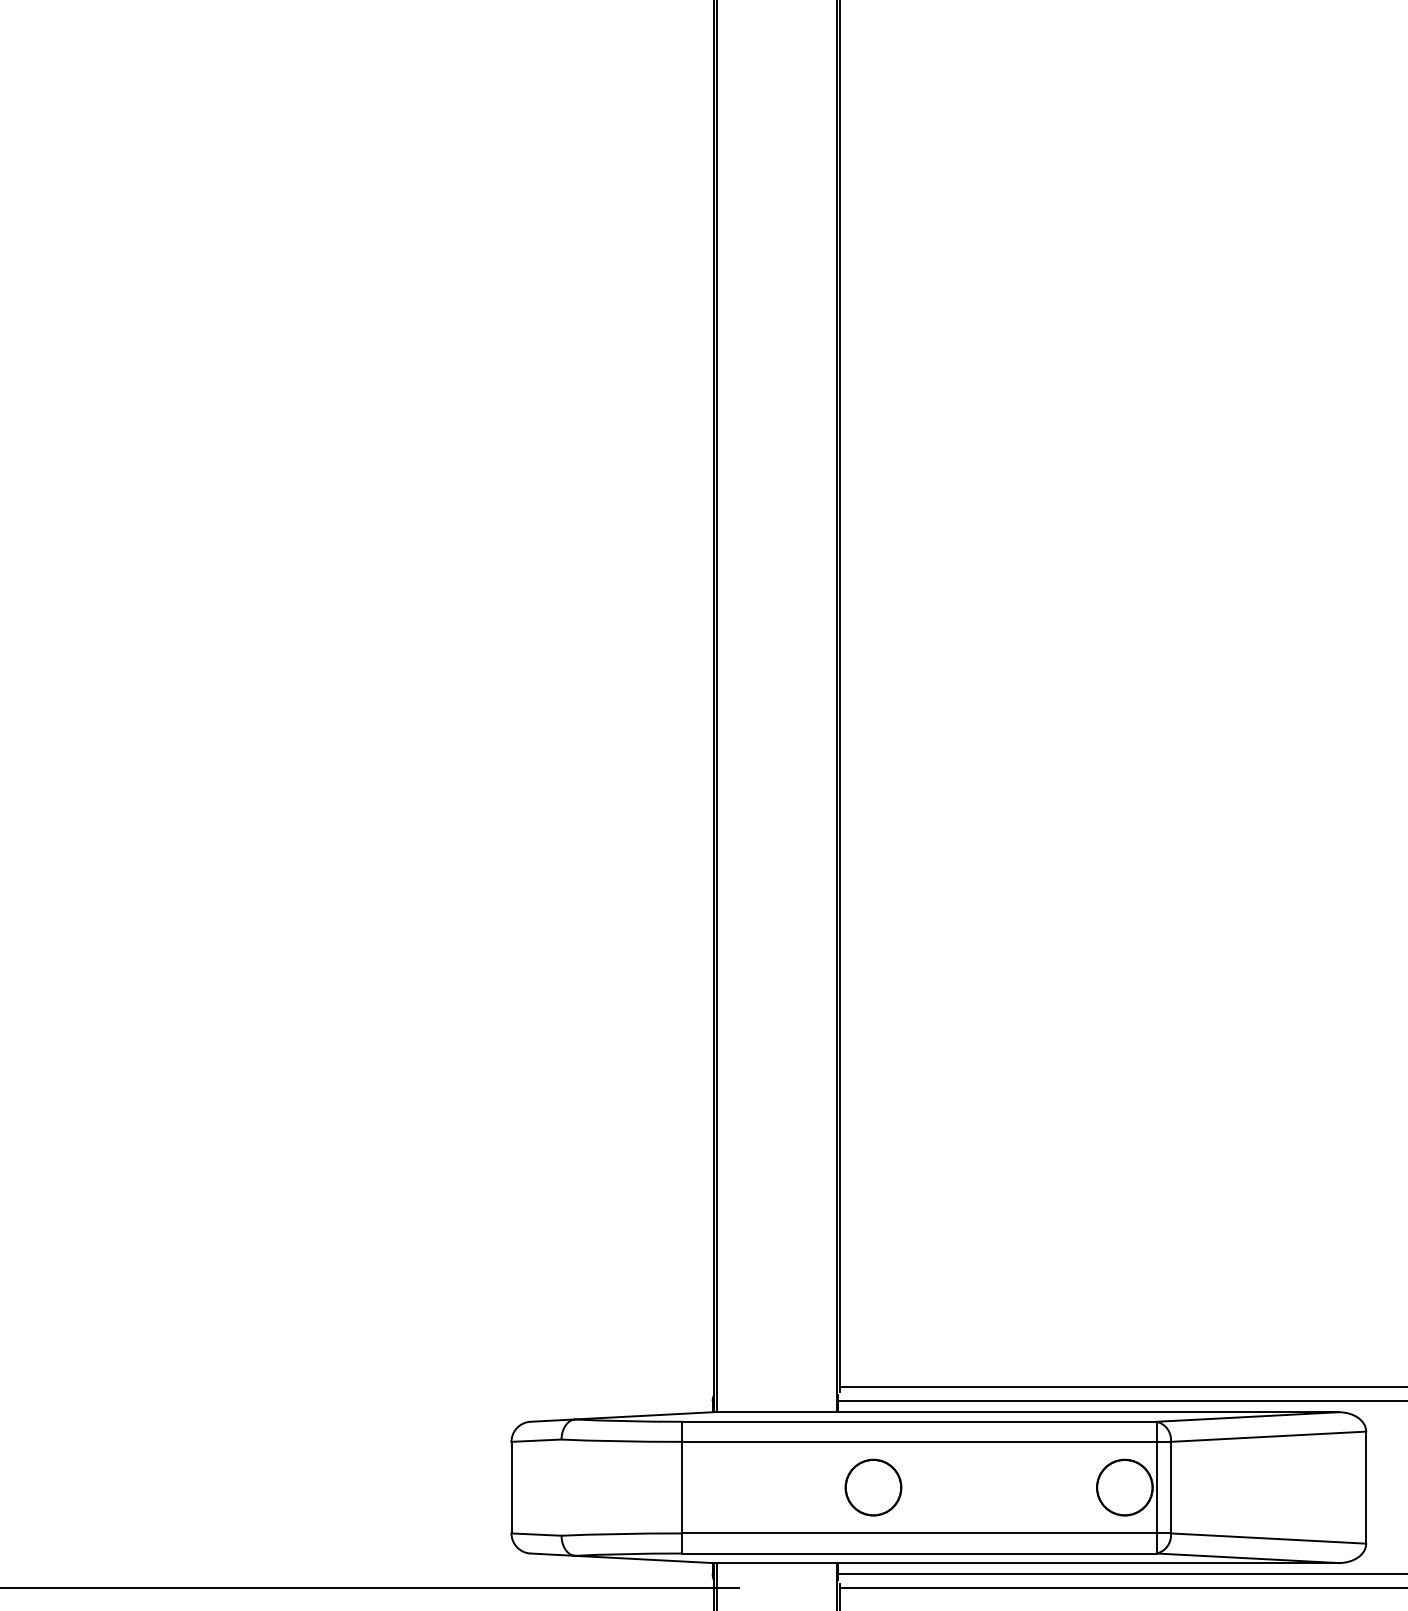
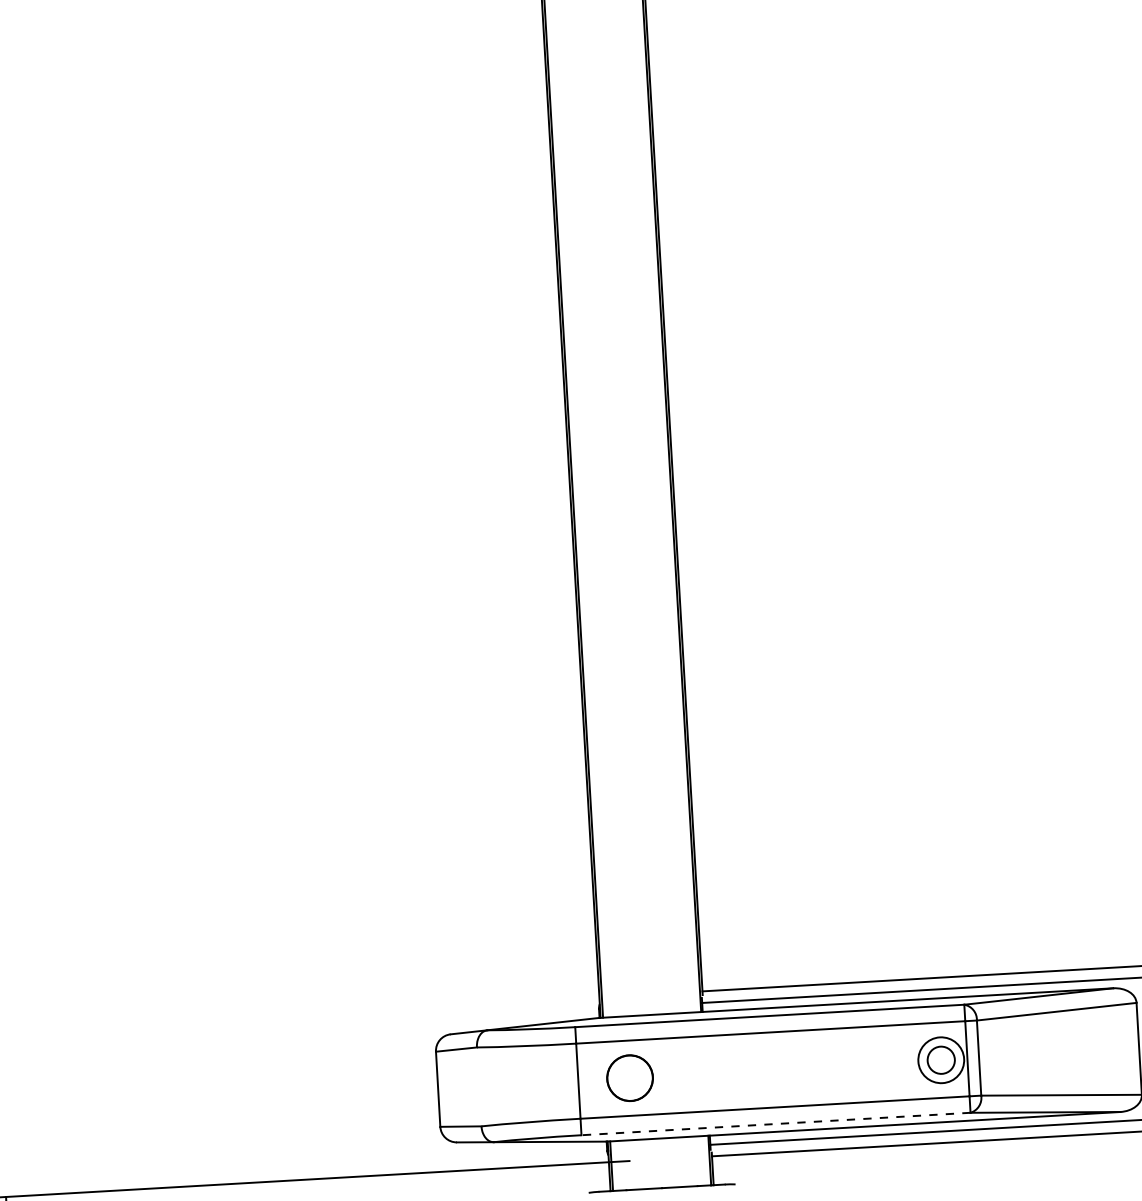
part: (873, 1487) -> (630, 1078), moved
circle: (1124, 1487) -> (940, 1060), size x0.6
line: (919, 1553) -> (775, 1123), solid -> dashed

